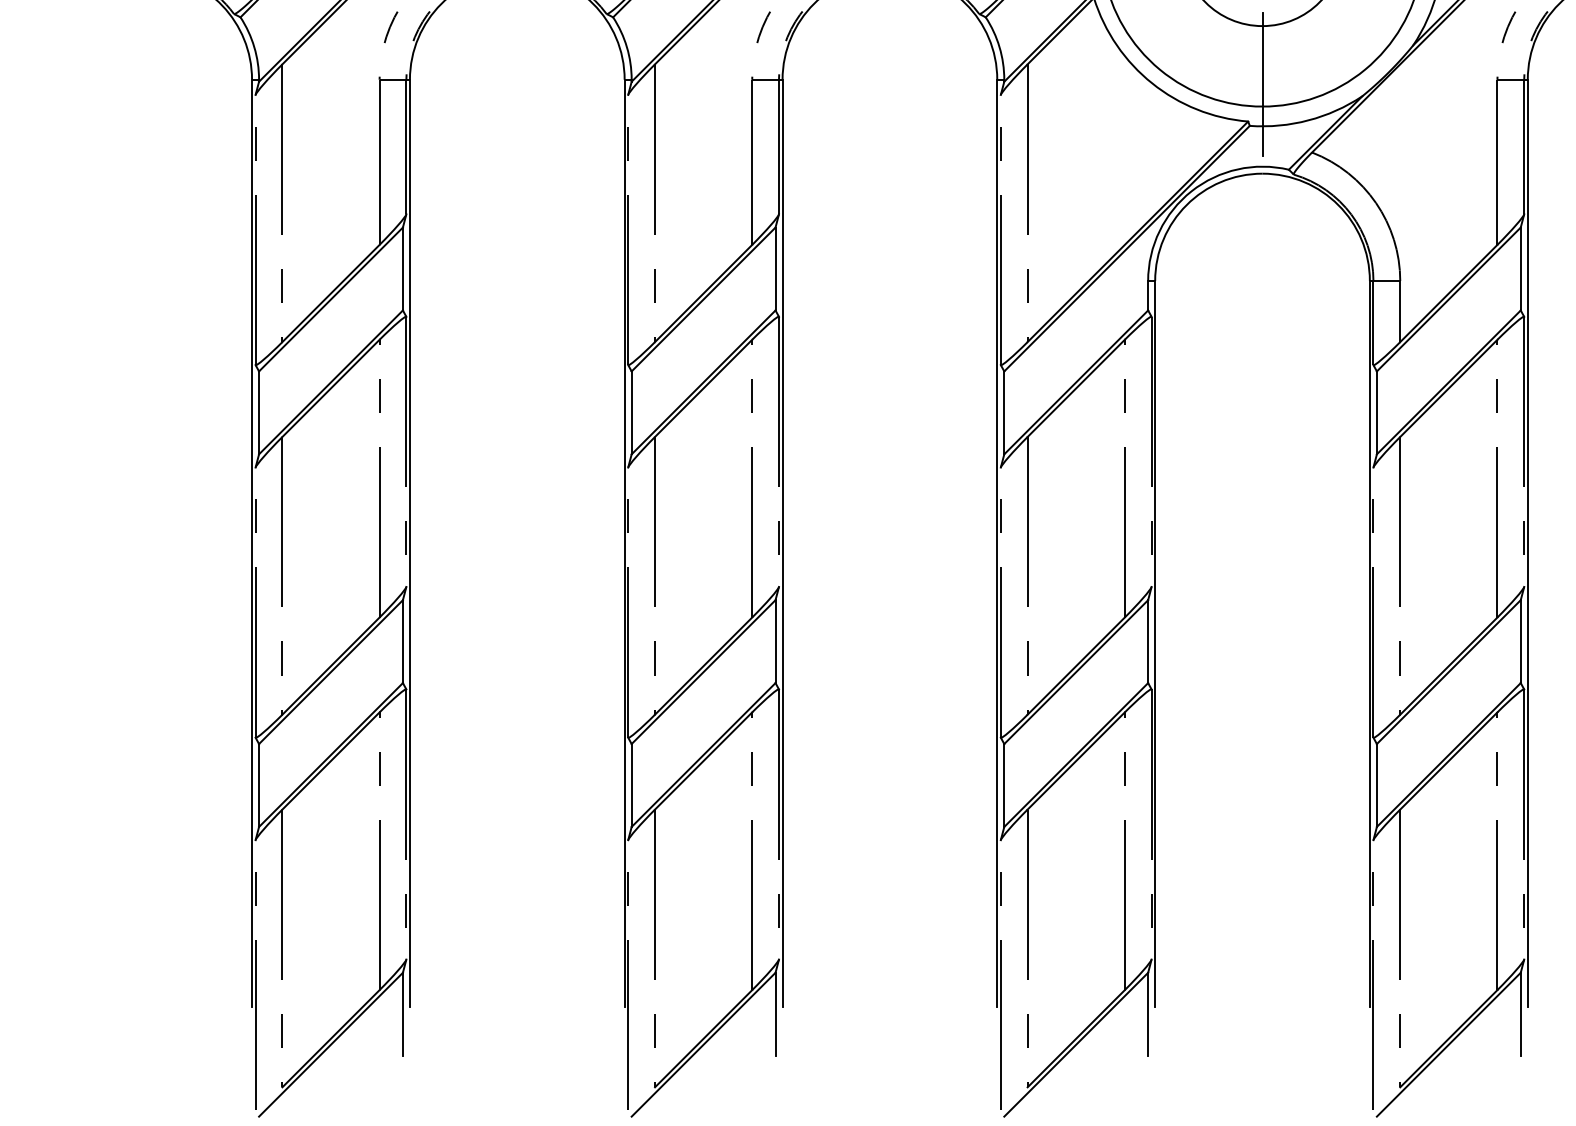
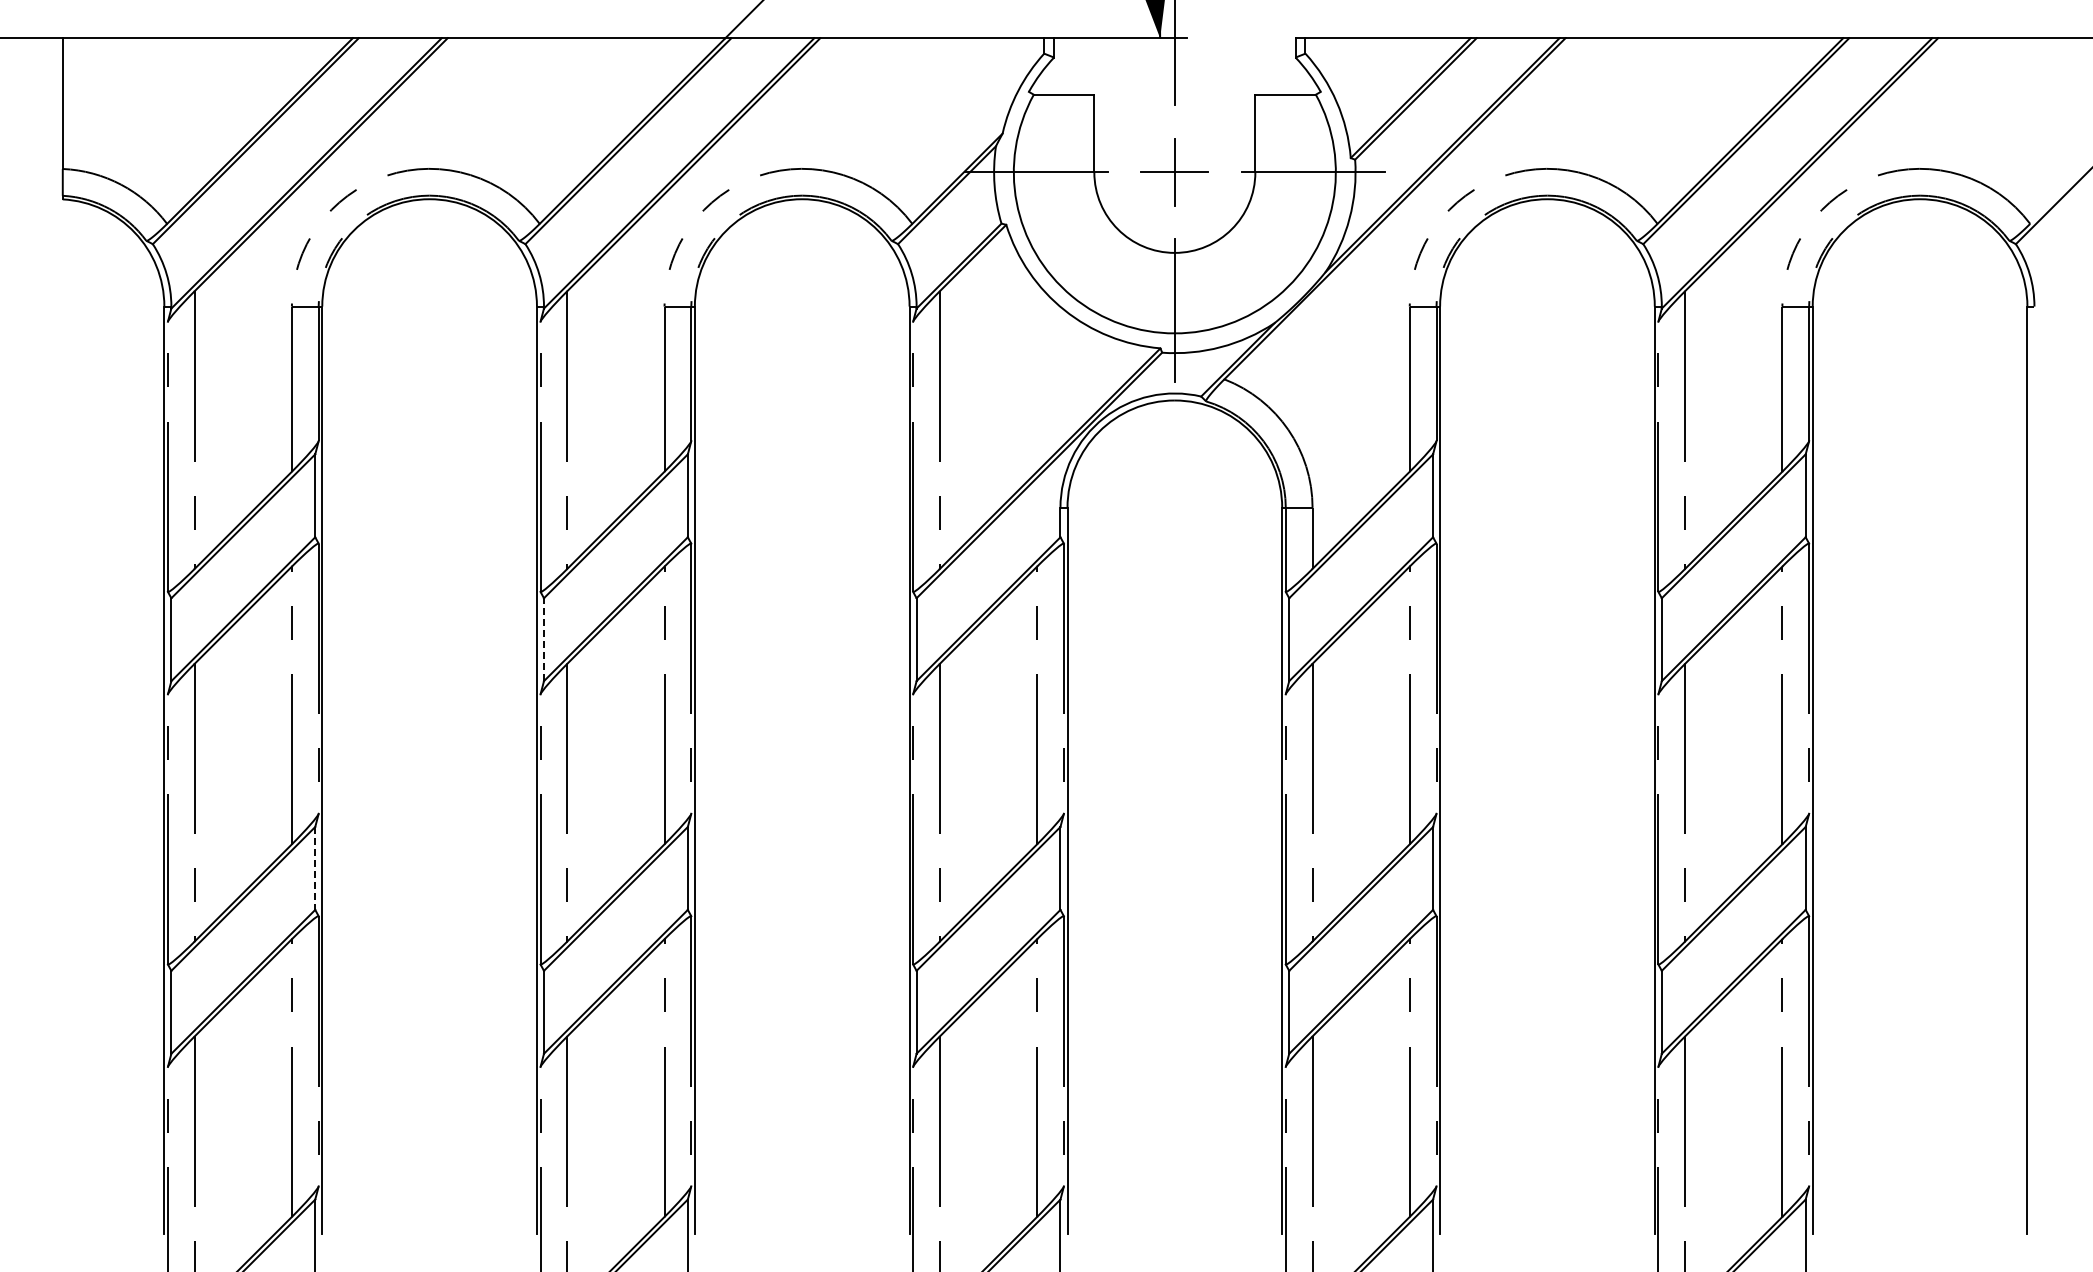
line: (632, 412) -> (544, 639), solid -> dashed
line: (403, 641) -> (315, 868), solid -> dashed

